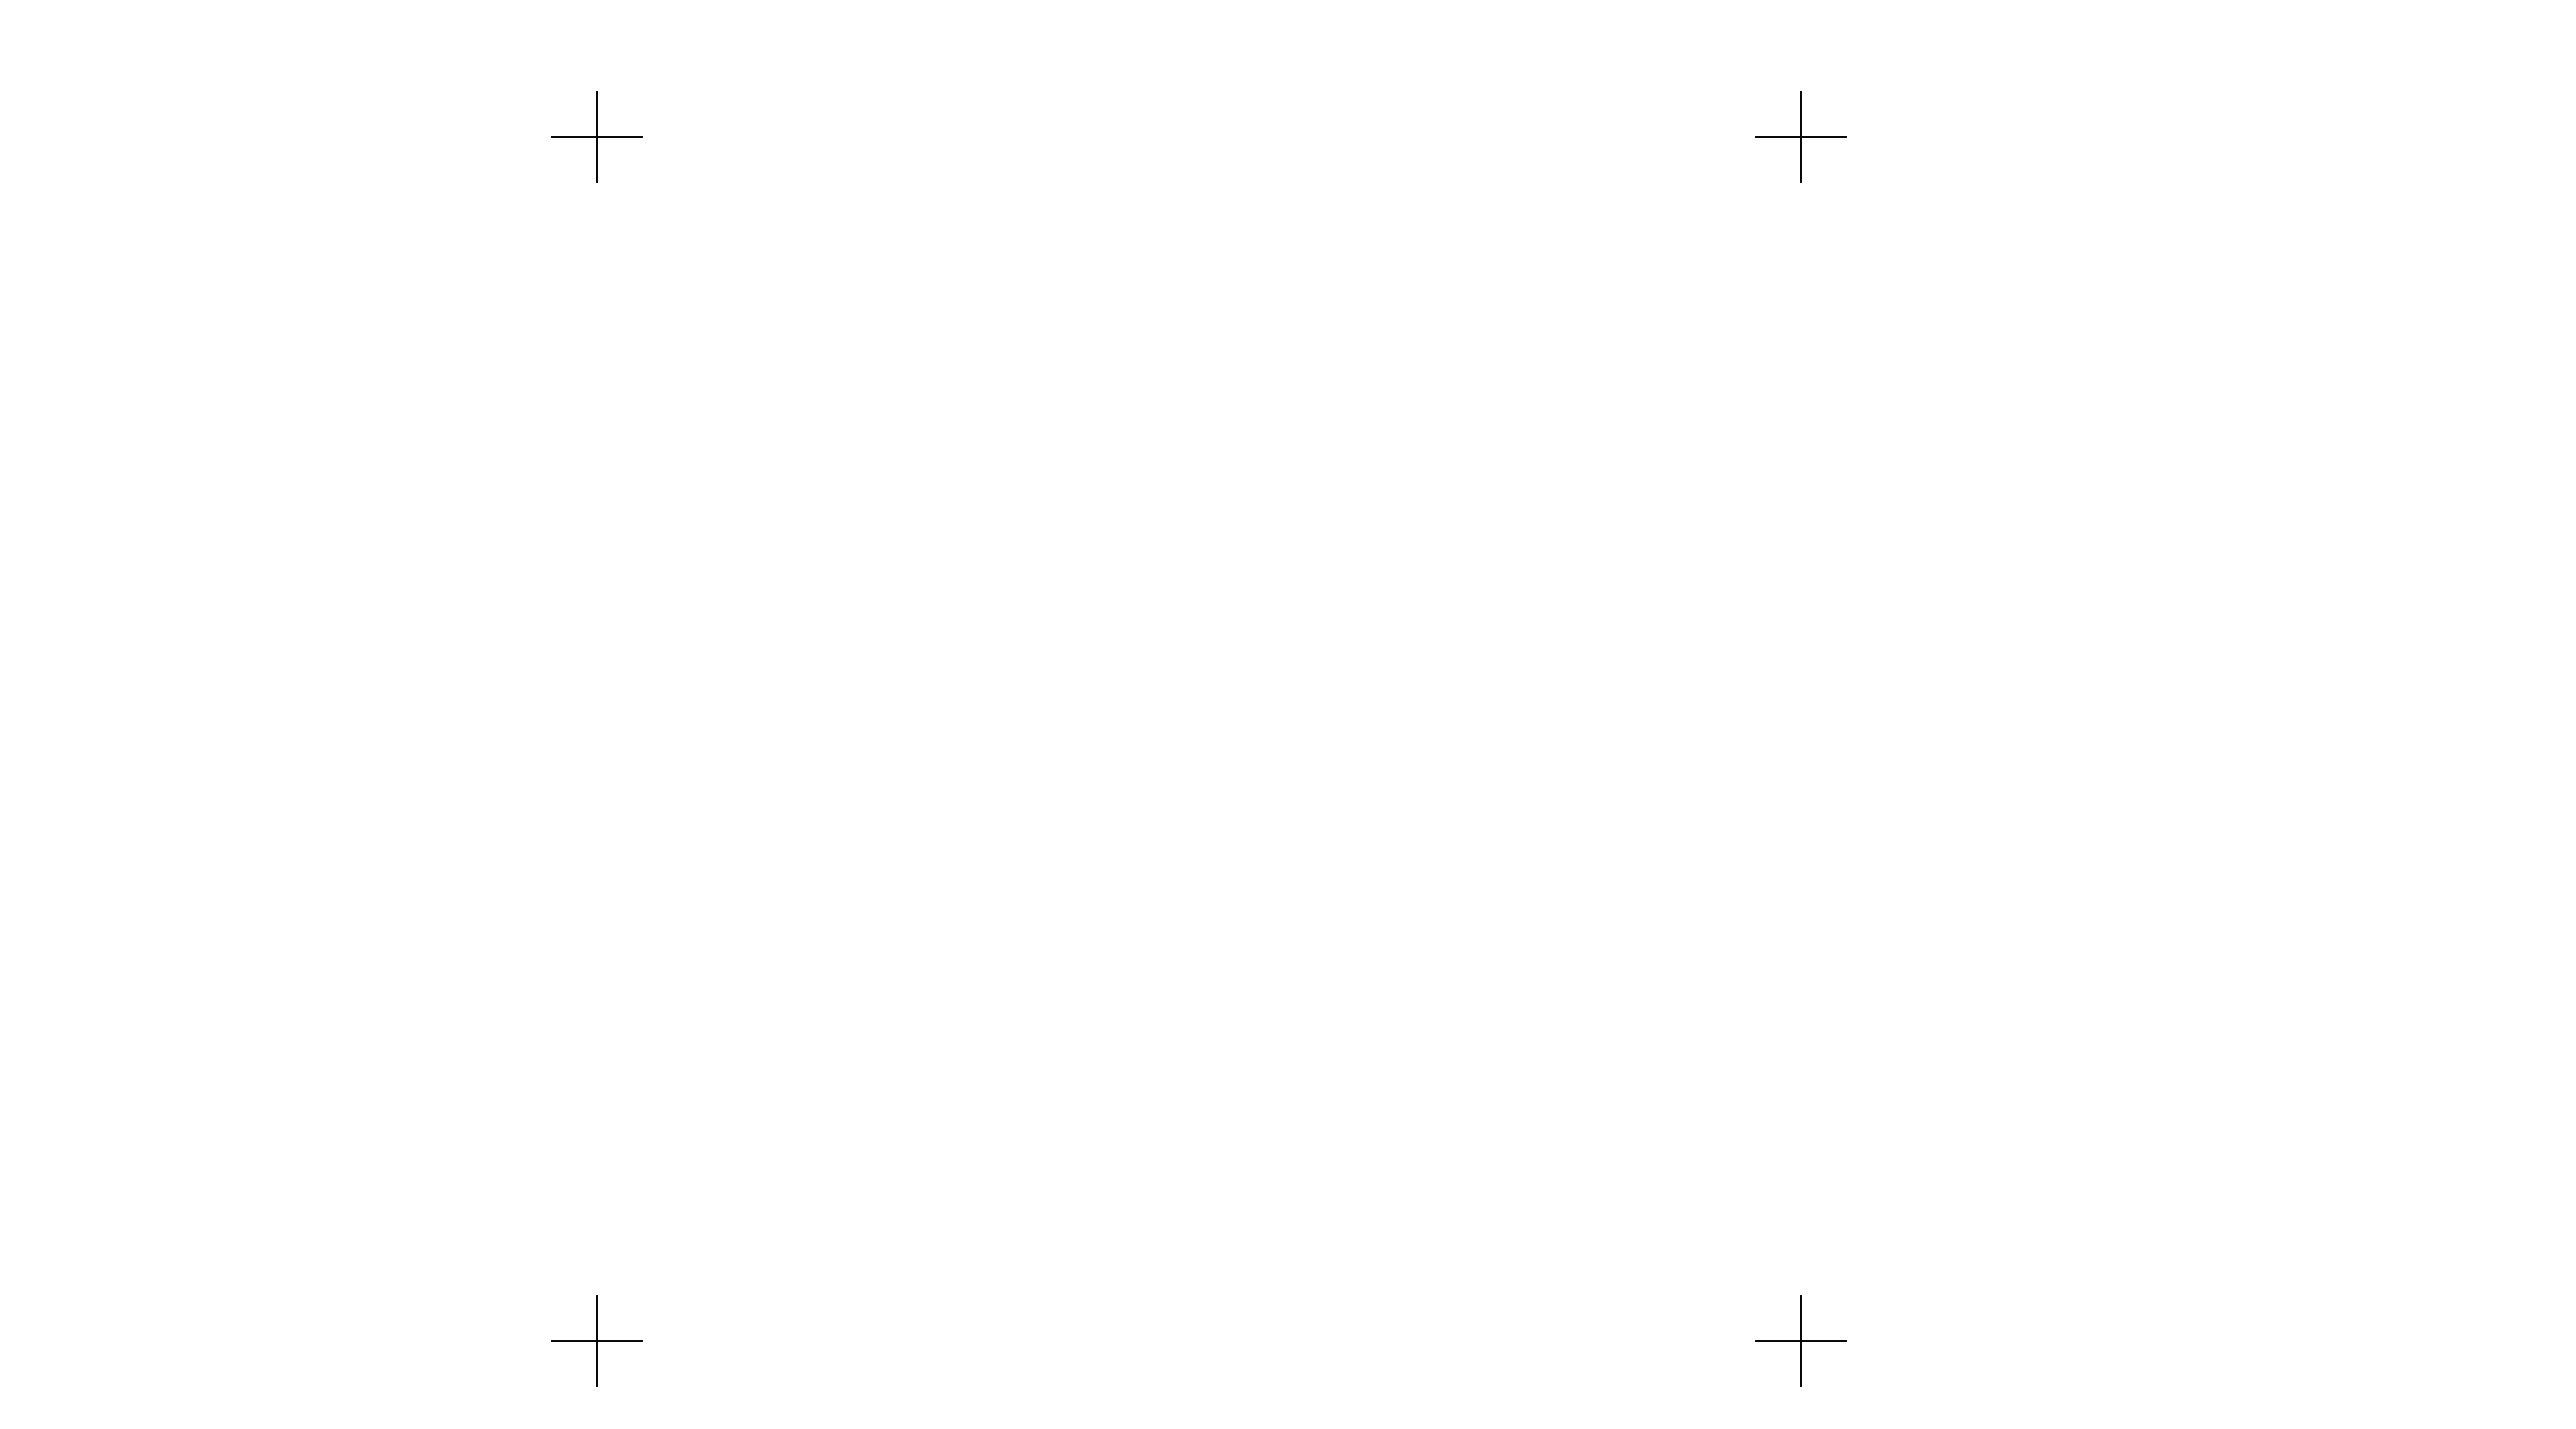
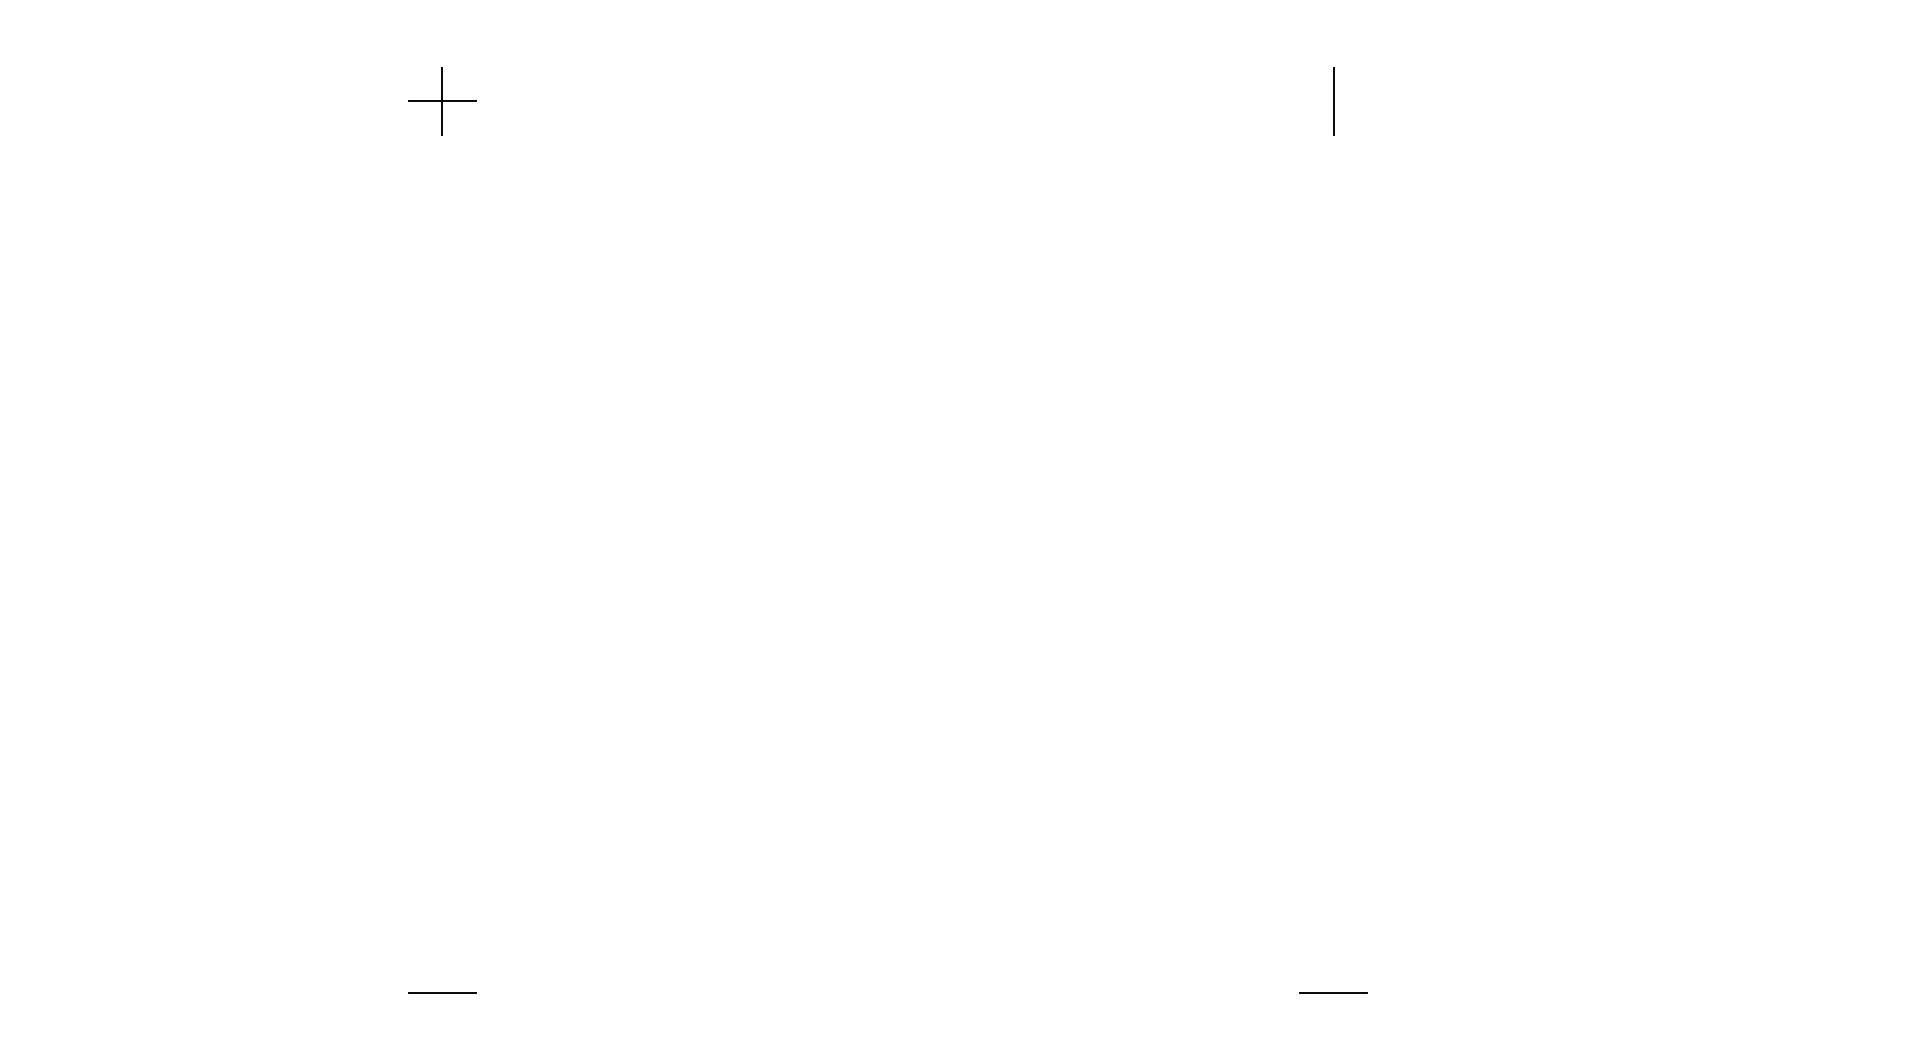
line: (1800, 137) -> (1333, 101), removed
line: (597, 1340) -> (442, 992), removed
line: (1800, 1340) -> (1333, 992), removed

